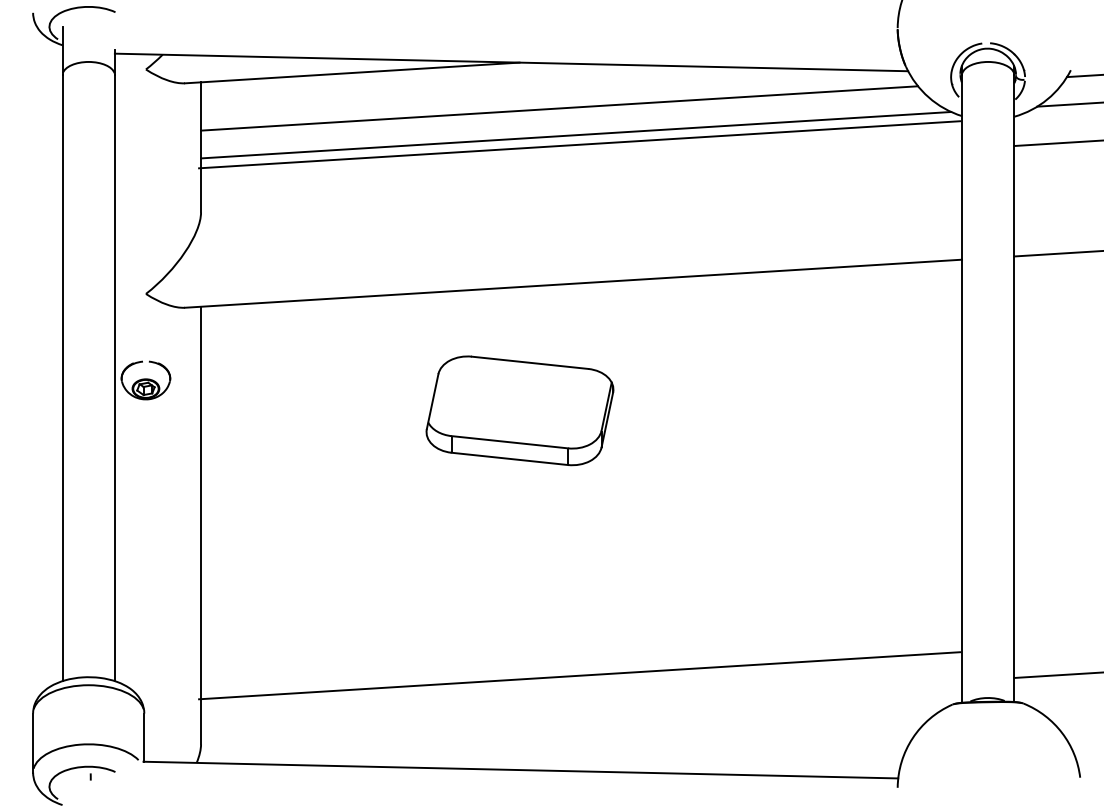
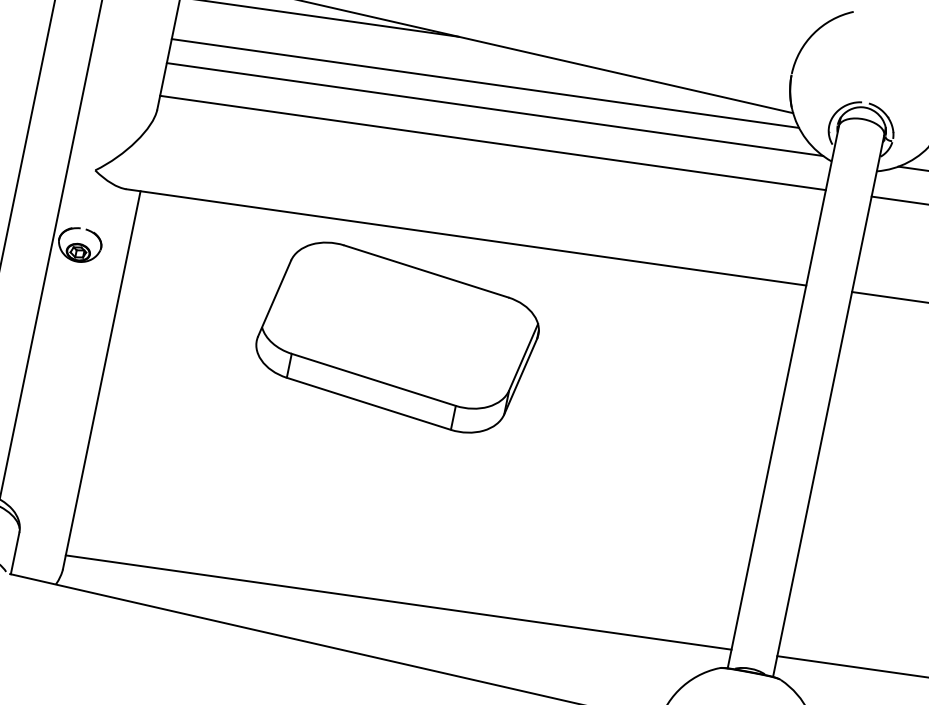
line: (579, 144) -> (493, 142), moved
part: (519, 410) -> (397, 337), size x1.67
line: (579, 675) -> (398, 602), moved

